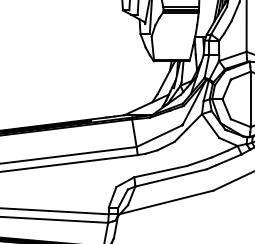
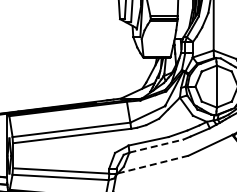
line: (171, 178) -> (156, 146), solid -> dashed
line: (167, 202) -> (153, 164), solid -> dashed

